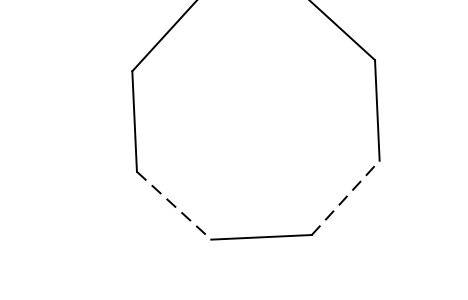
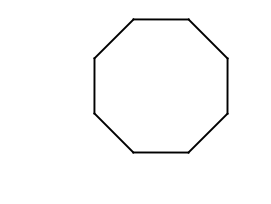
line: (344, 198) -> (207, 133), dashed -> solid
line: (173, 204) -> (113, 132), dashed -> solid

